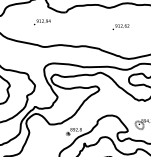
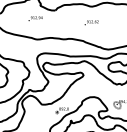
text: (120, 26) -> (91, 22), moved

